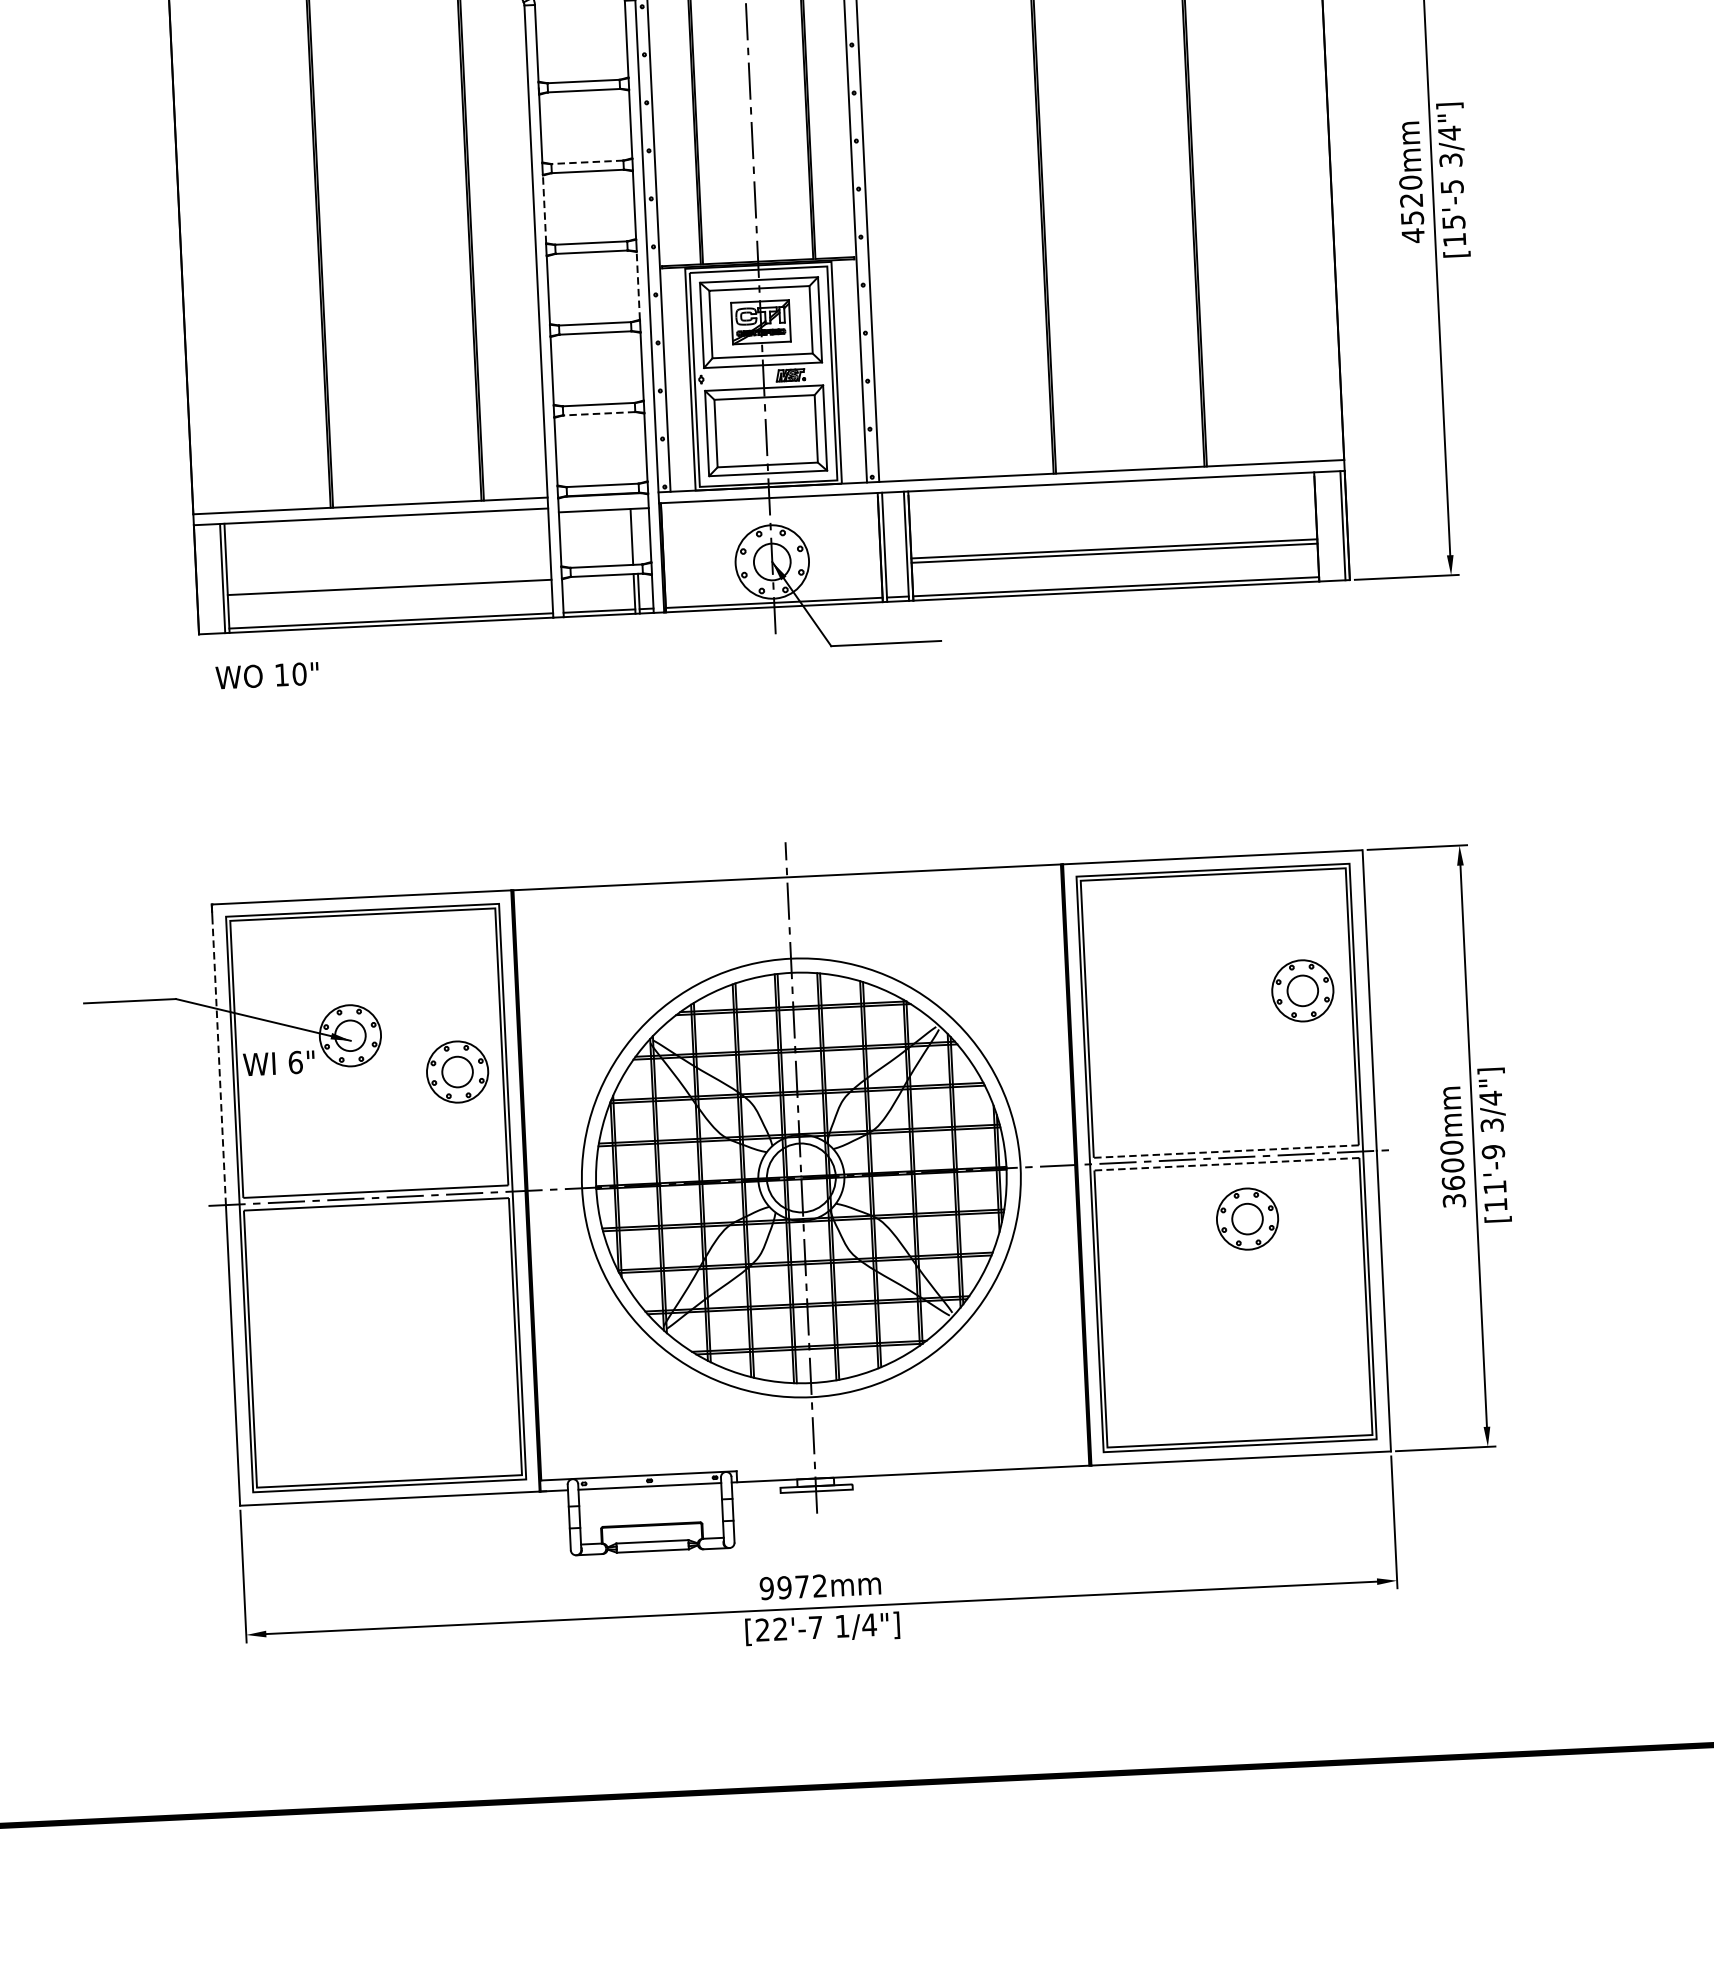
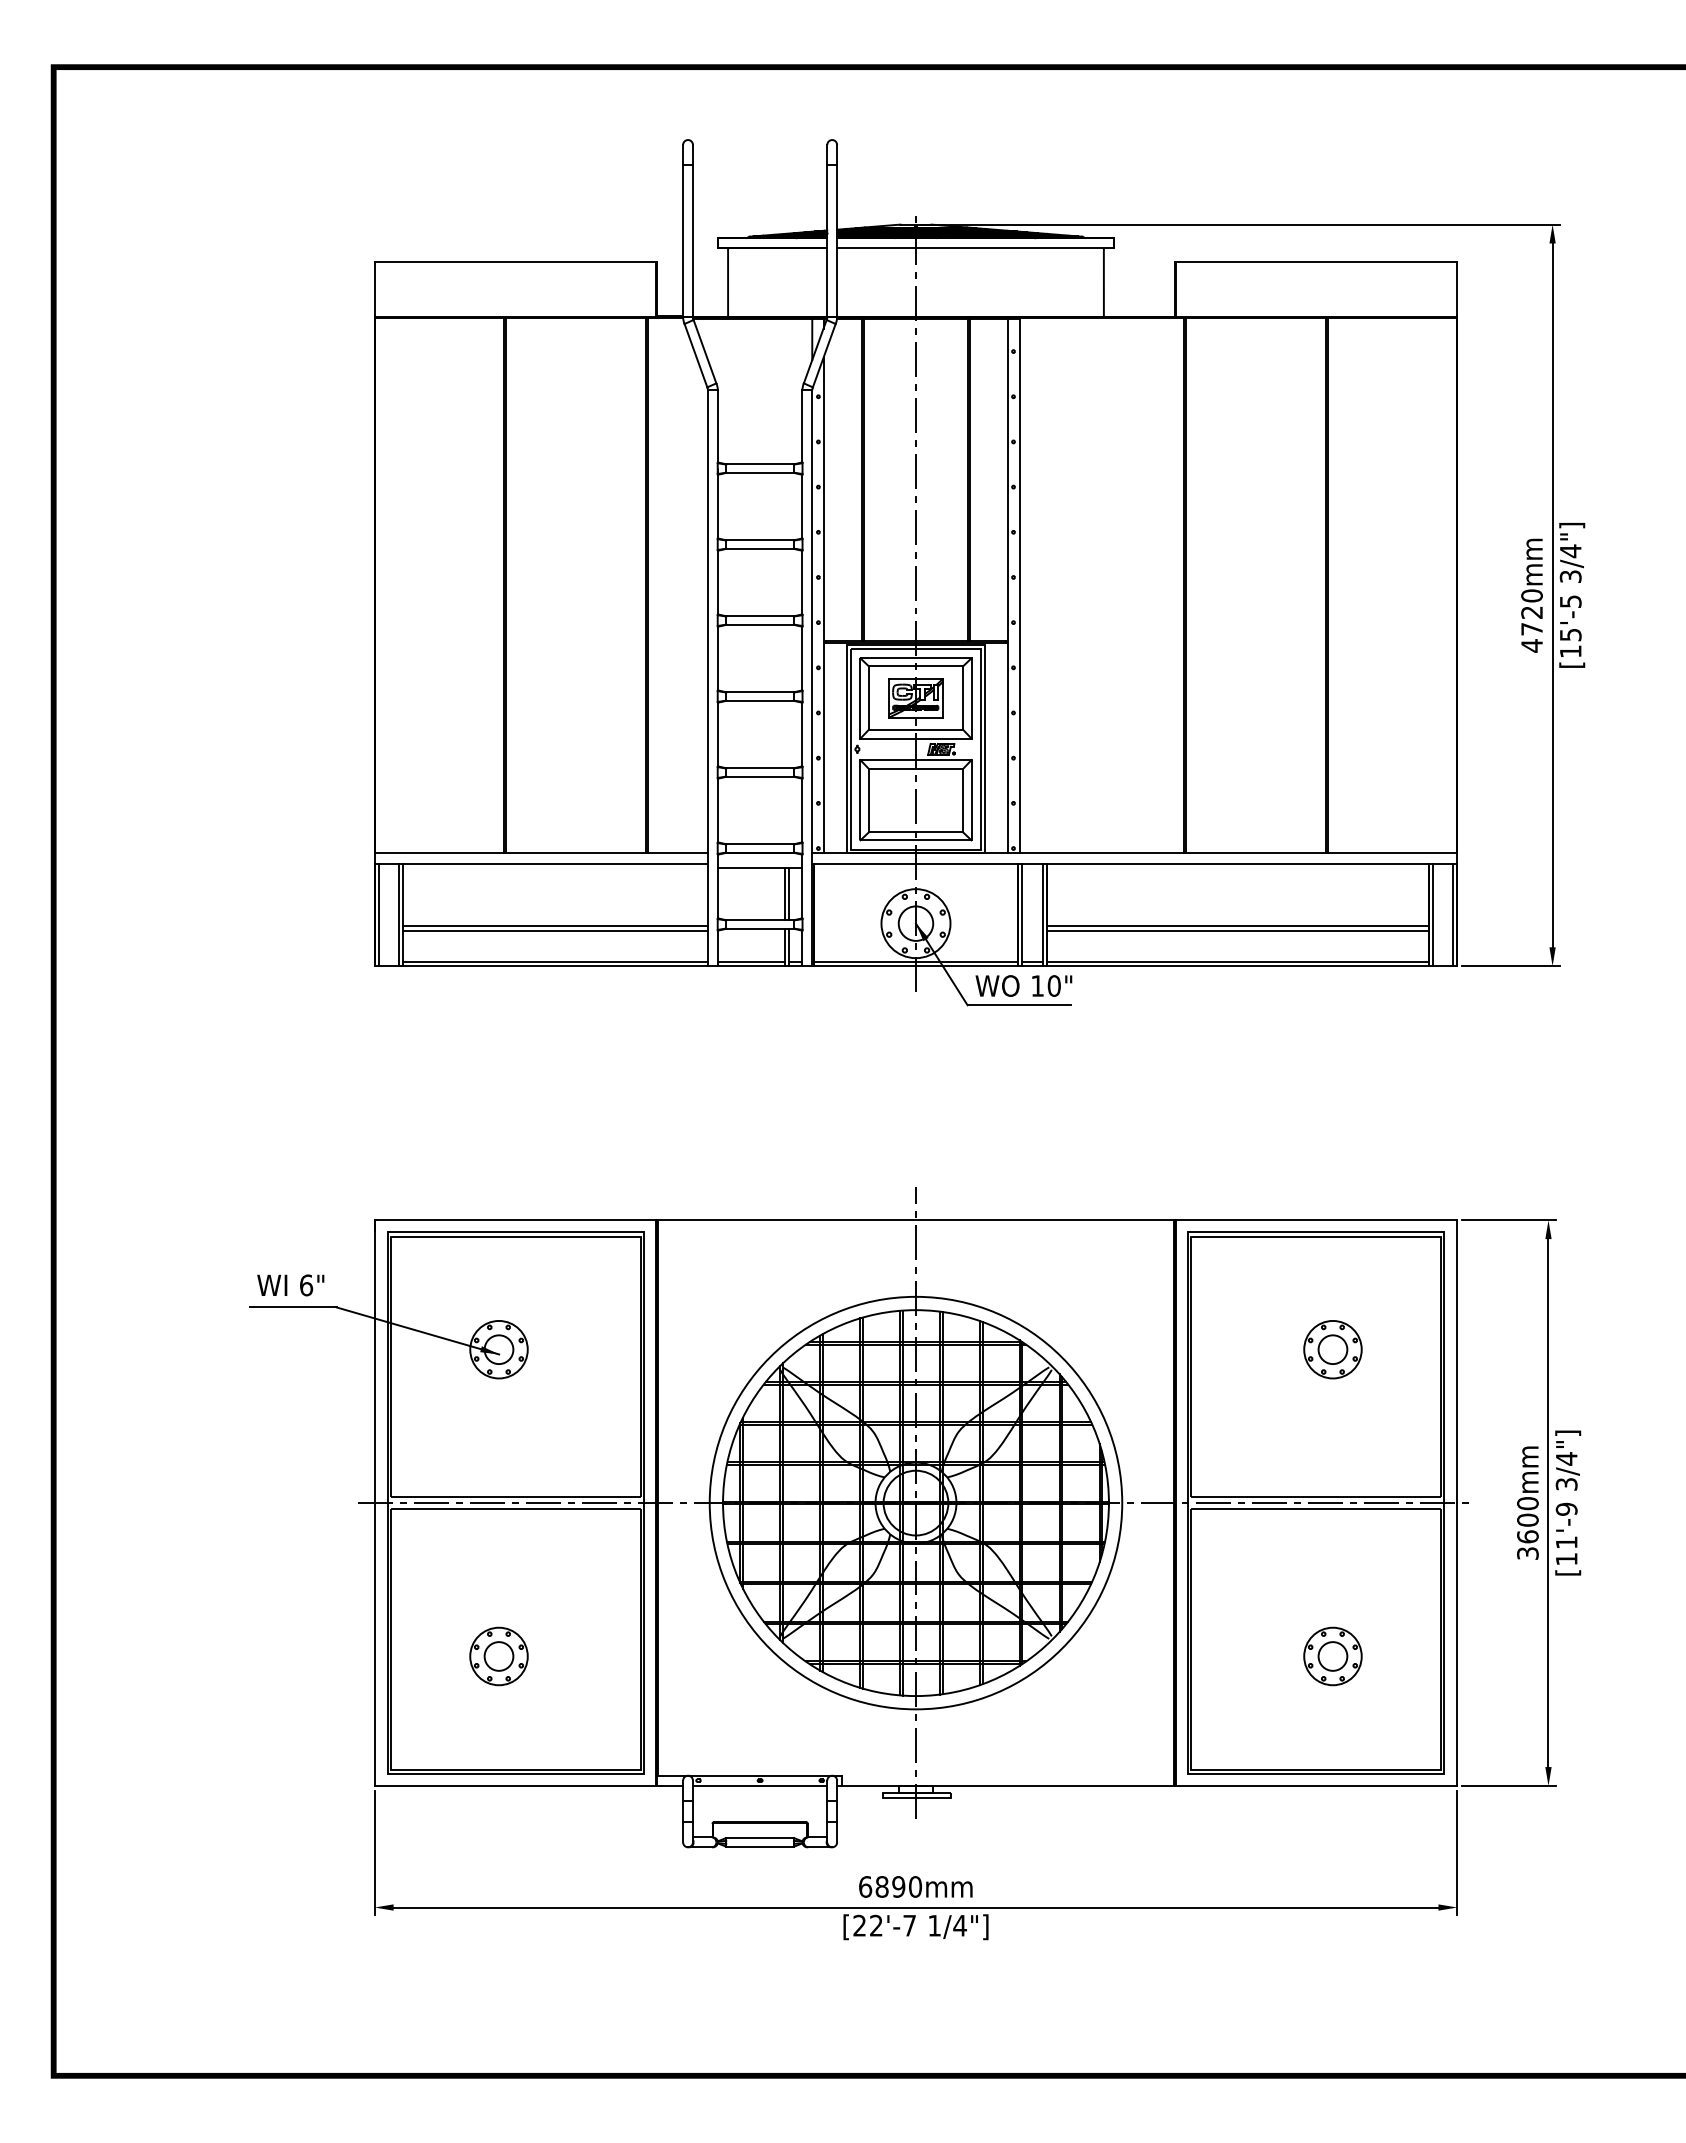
line: (587, 162) -> (760, 540), dashed -> solid
line: (544, 209) -> (717, 582), dashed -> solid
text: (1411, 218) -> (1531, 629), 4520mm -> 4720mm
line: (638, 285) -> (802, 658), dashed -> solid
line: (599, 413) -> (760, 776), dashed -> solid
line: (1320, 526) -> (1432, 914), added
line: (636, 536) -> (789, 893), added
line: (200, 579) -> (378, 914), added
line: (389, 583) -> (555, 926), added
text: (266, 675) -> (1023, 985), moved
part: (1302, 990) -> (1332, 1349), moved
line: (218, 1054) -> (374, 1361), dashed -> solid
text: (278, 1063) -> (290, 1285), moved
part: (457, 1072) -> (498, 1656), moved
line: (1226, 1151) -> (1316, 1497), dashed -> solid
line: (1227, 1164) -> (1316, 1509), dashed -> solid
part: (1247, 1219) -> (1332, 1656), moved
text: (793, 1586) -> (890, 1886), 9972mm -> 6890mm

